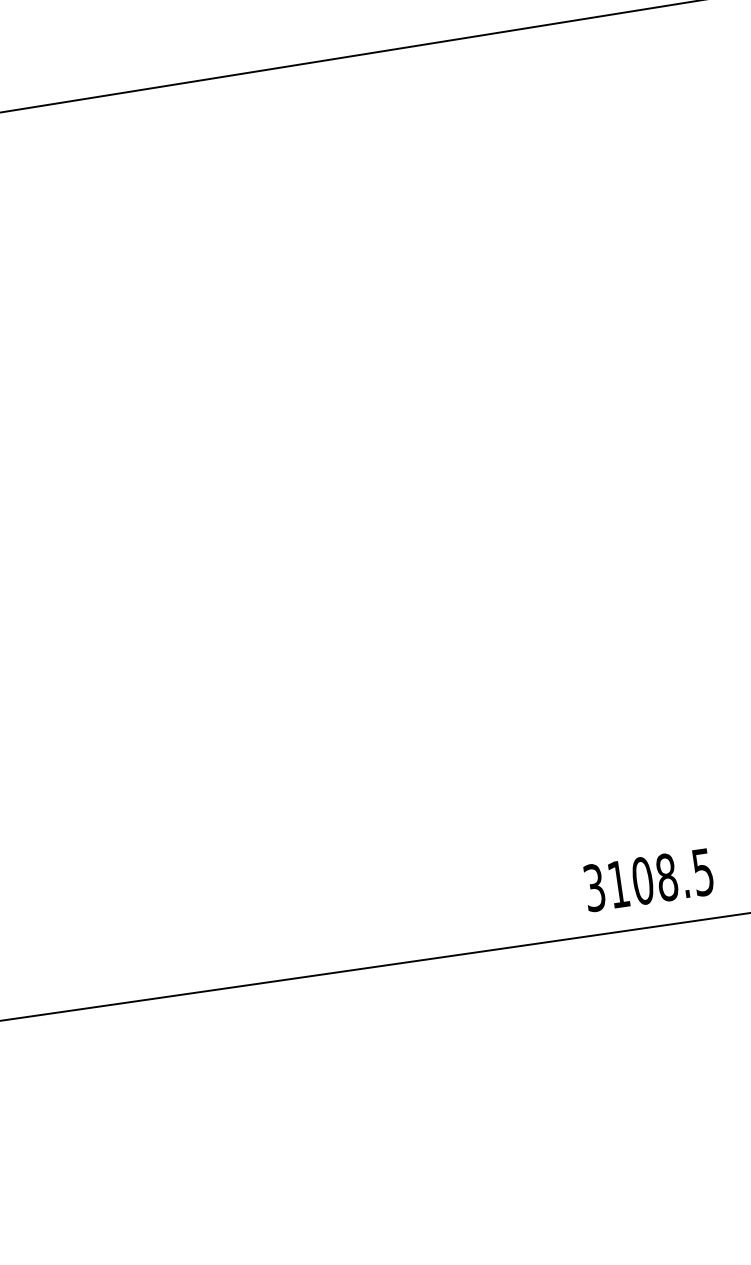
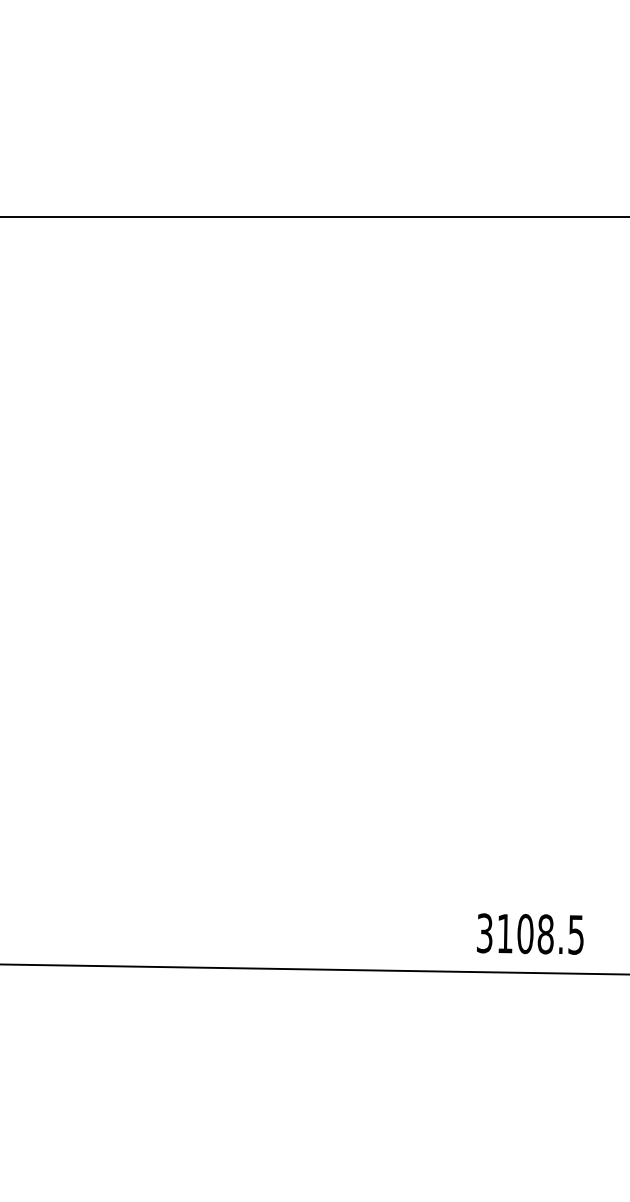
text: (648, 879) -> (530, 933), moved

